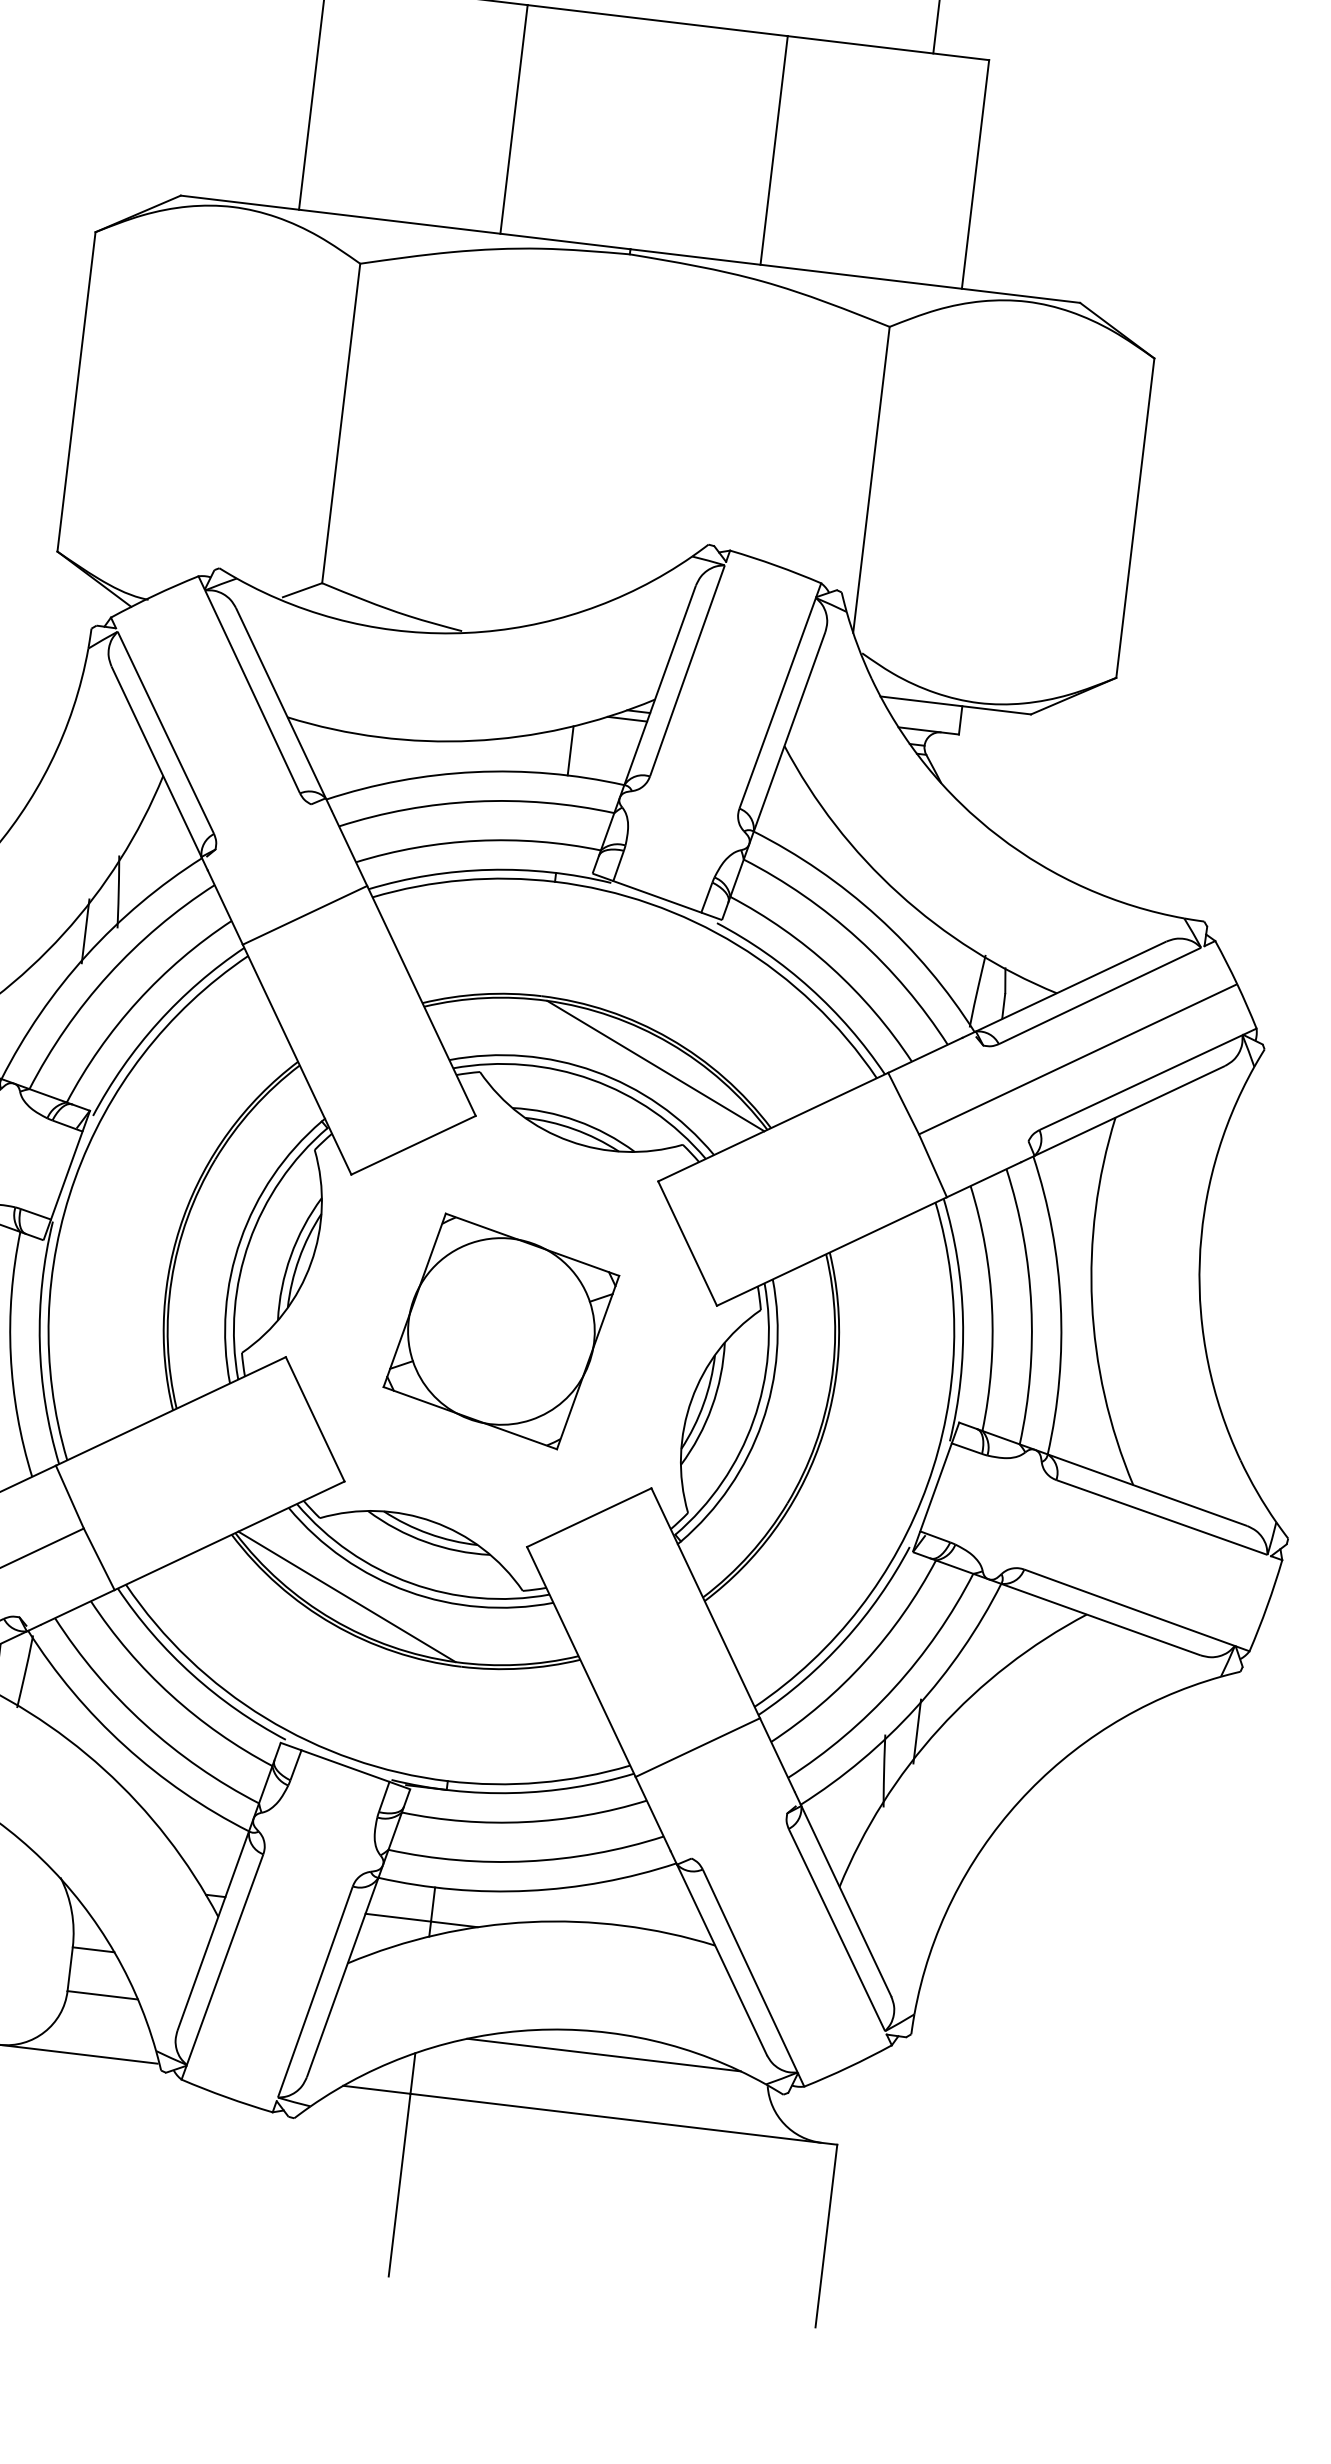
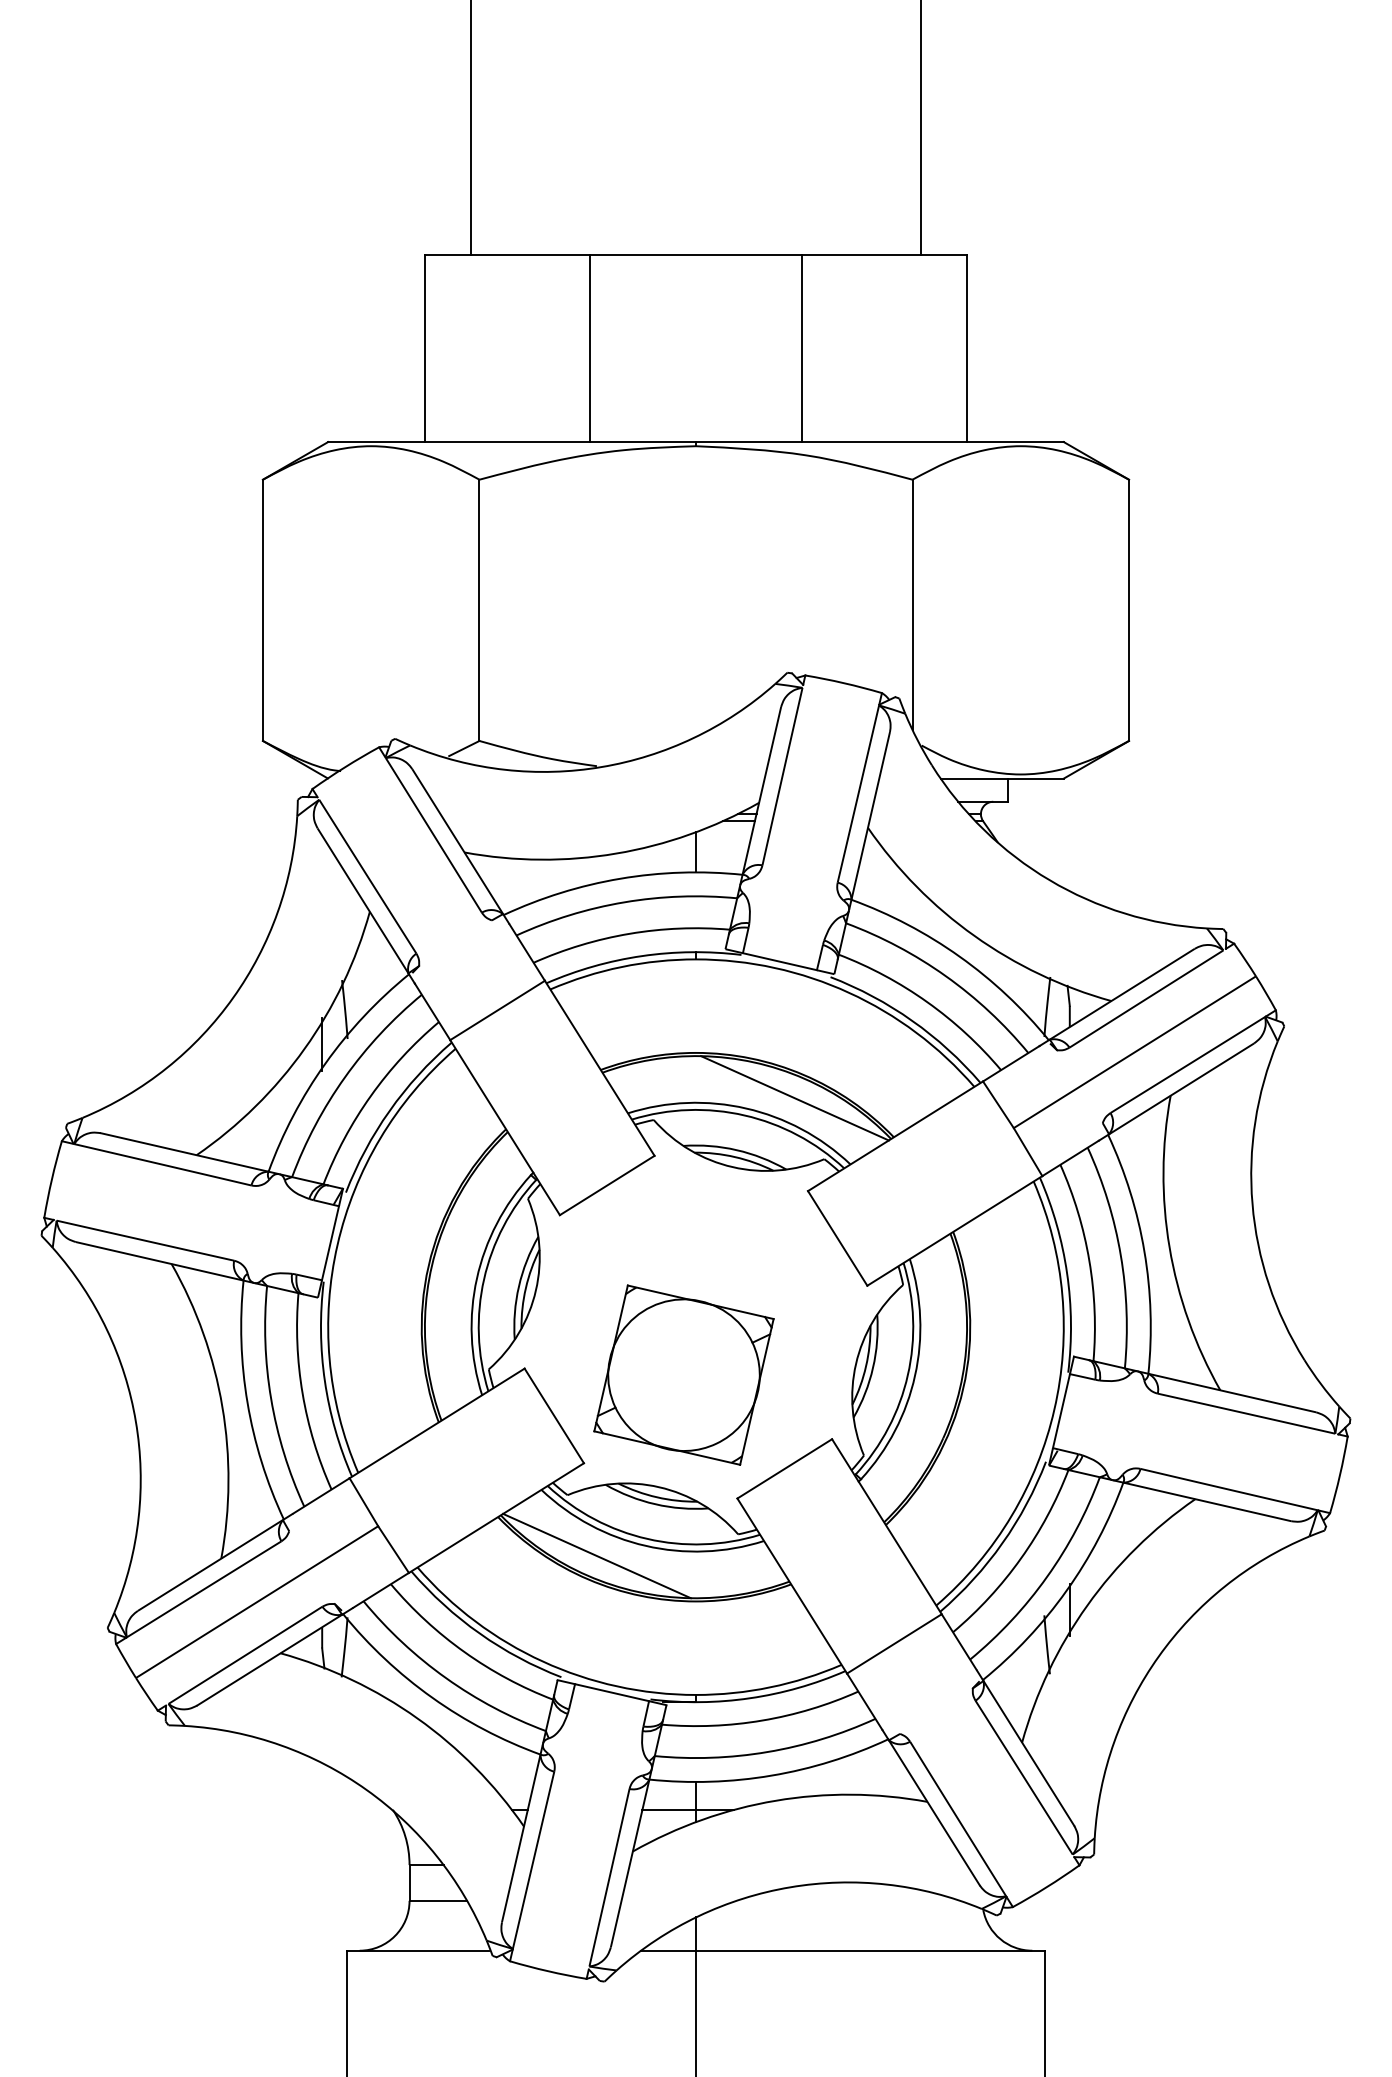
part: (500, 1330) -> (683, 1374), moved
line: (604, 2054) -> (848, 1900), removed

